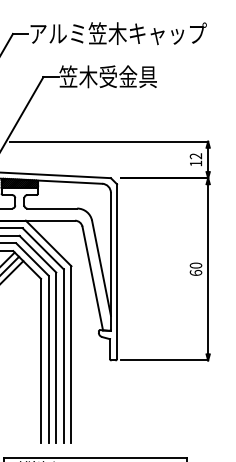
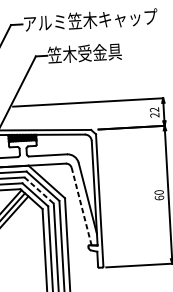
text: (195, 163) -> (154, 115), 12 -> 22
line: (37, 254) -> (38, 190), solid -> dashed
line: (92, 278) -> (81, 206), solid -> dashed

